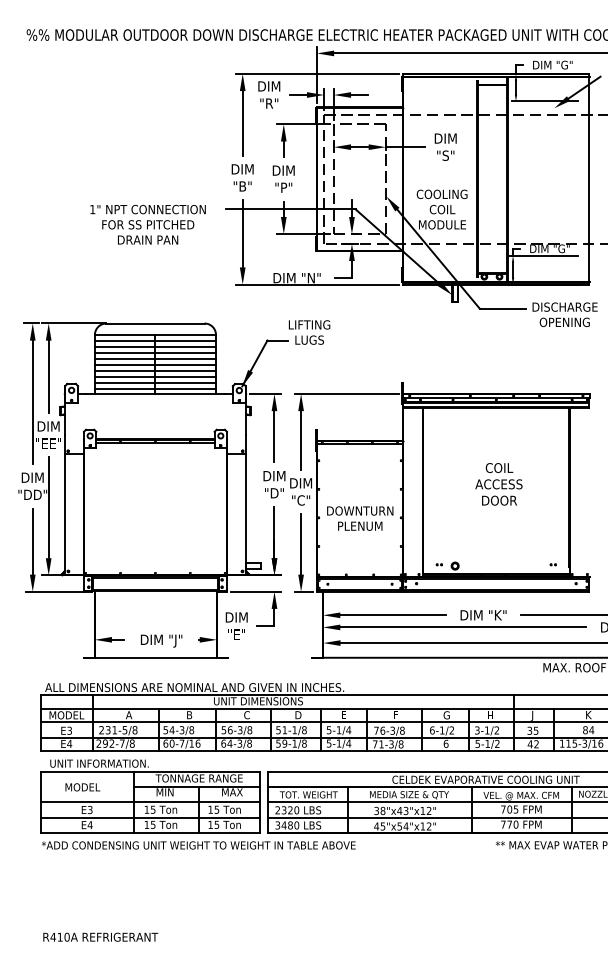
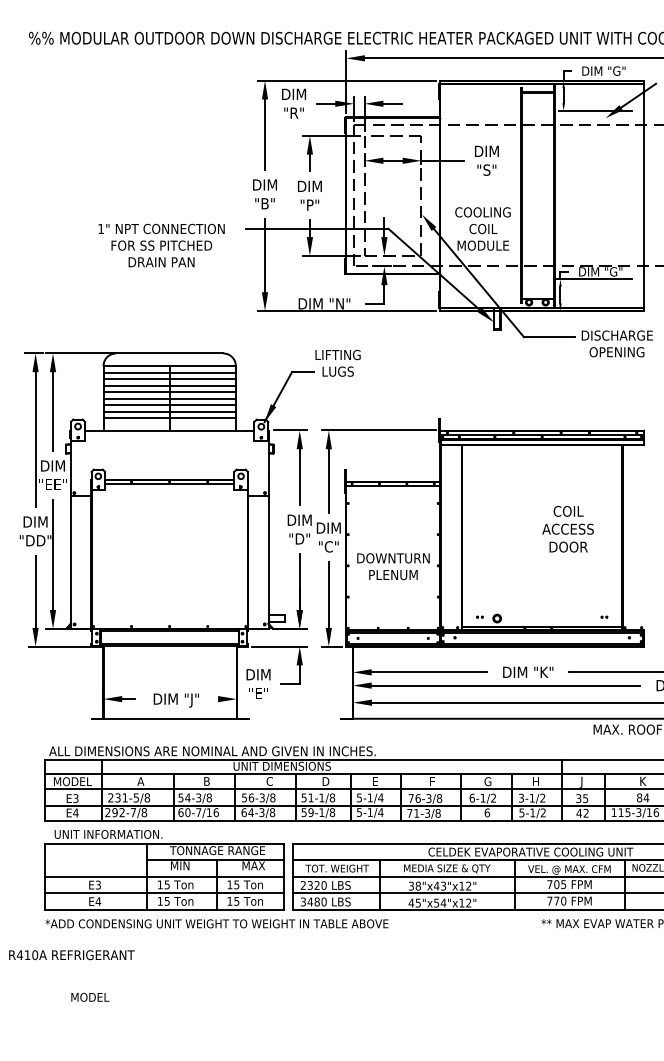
line: (155, 389) -> (169, 425), removed
text: (498, 484) -> (567, 529), moved
text: (83, 786) -> (90, 996), moved
text: (100, 937) -> (71, 955), moved

